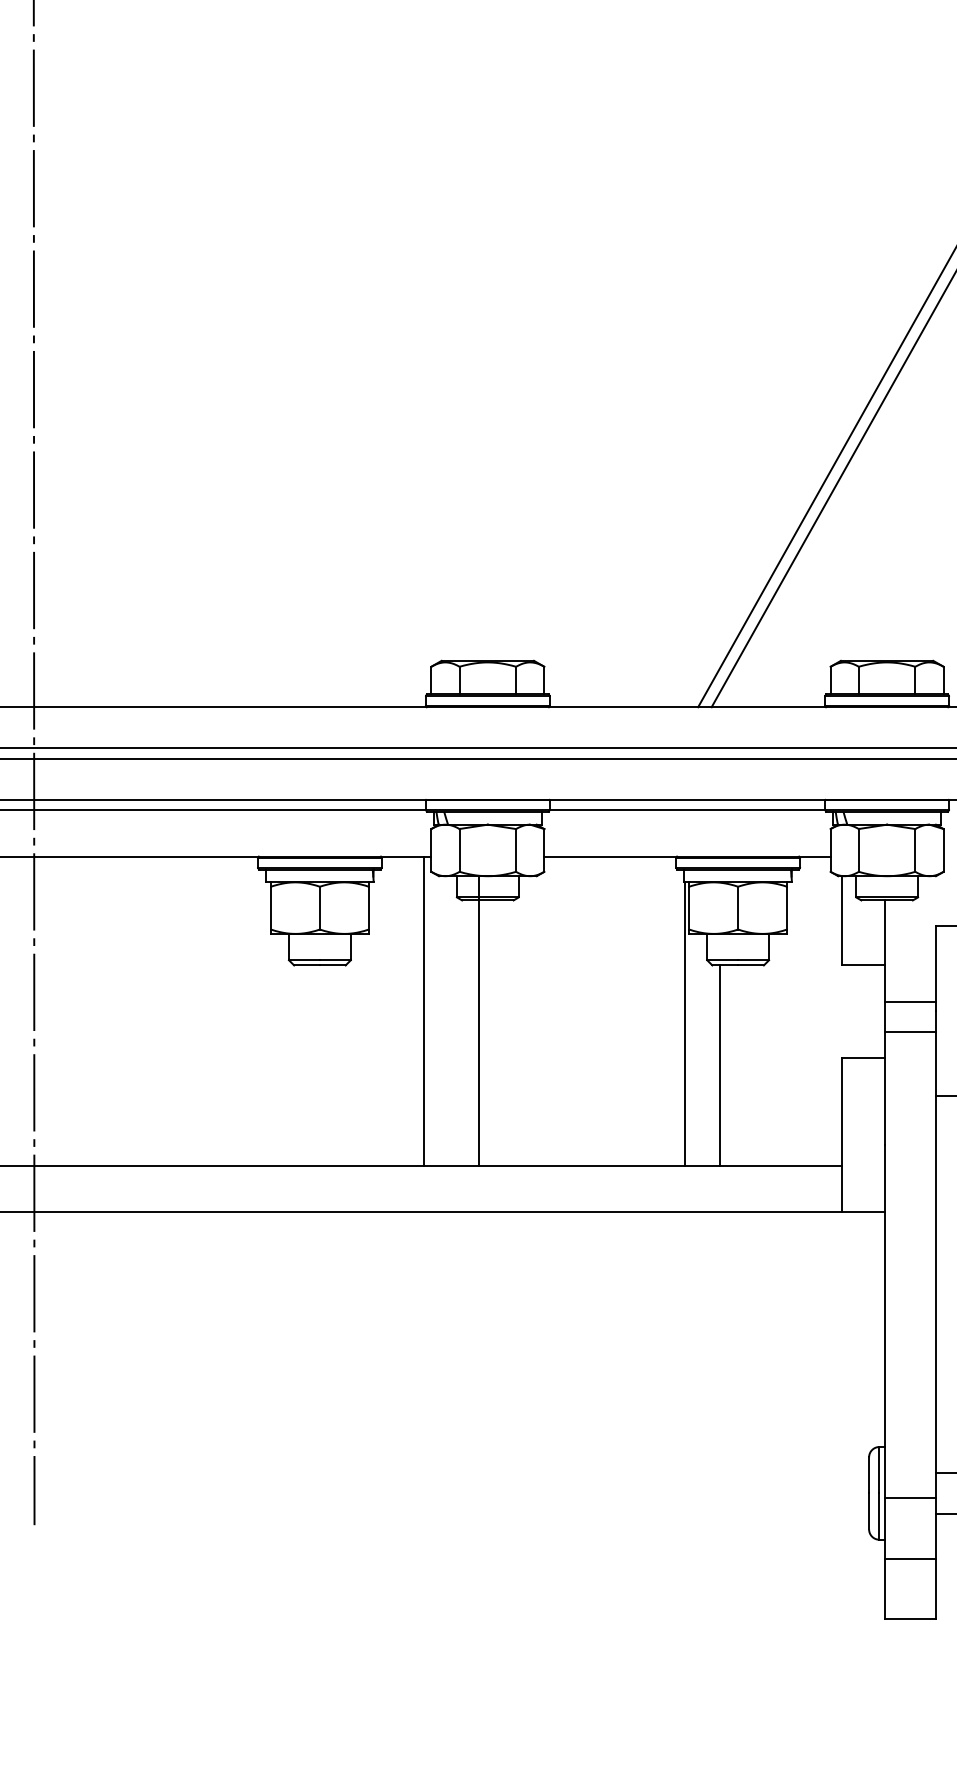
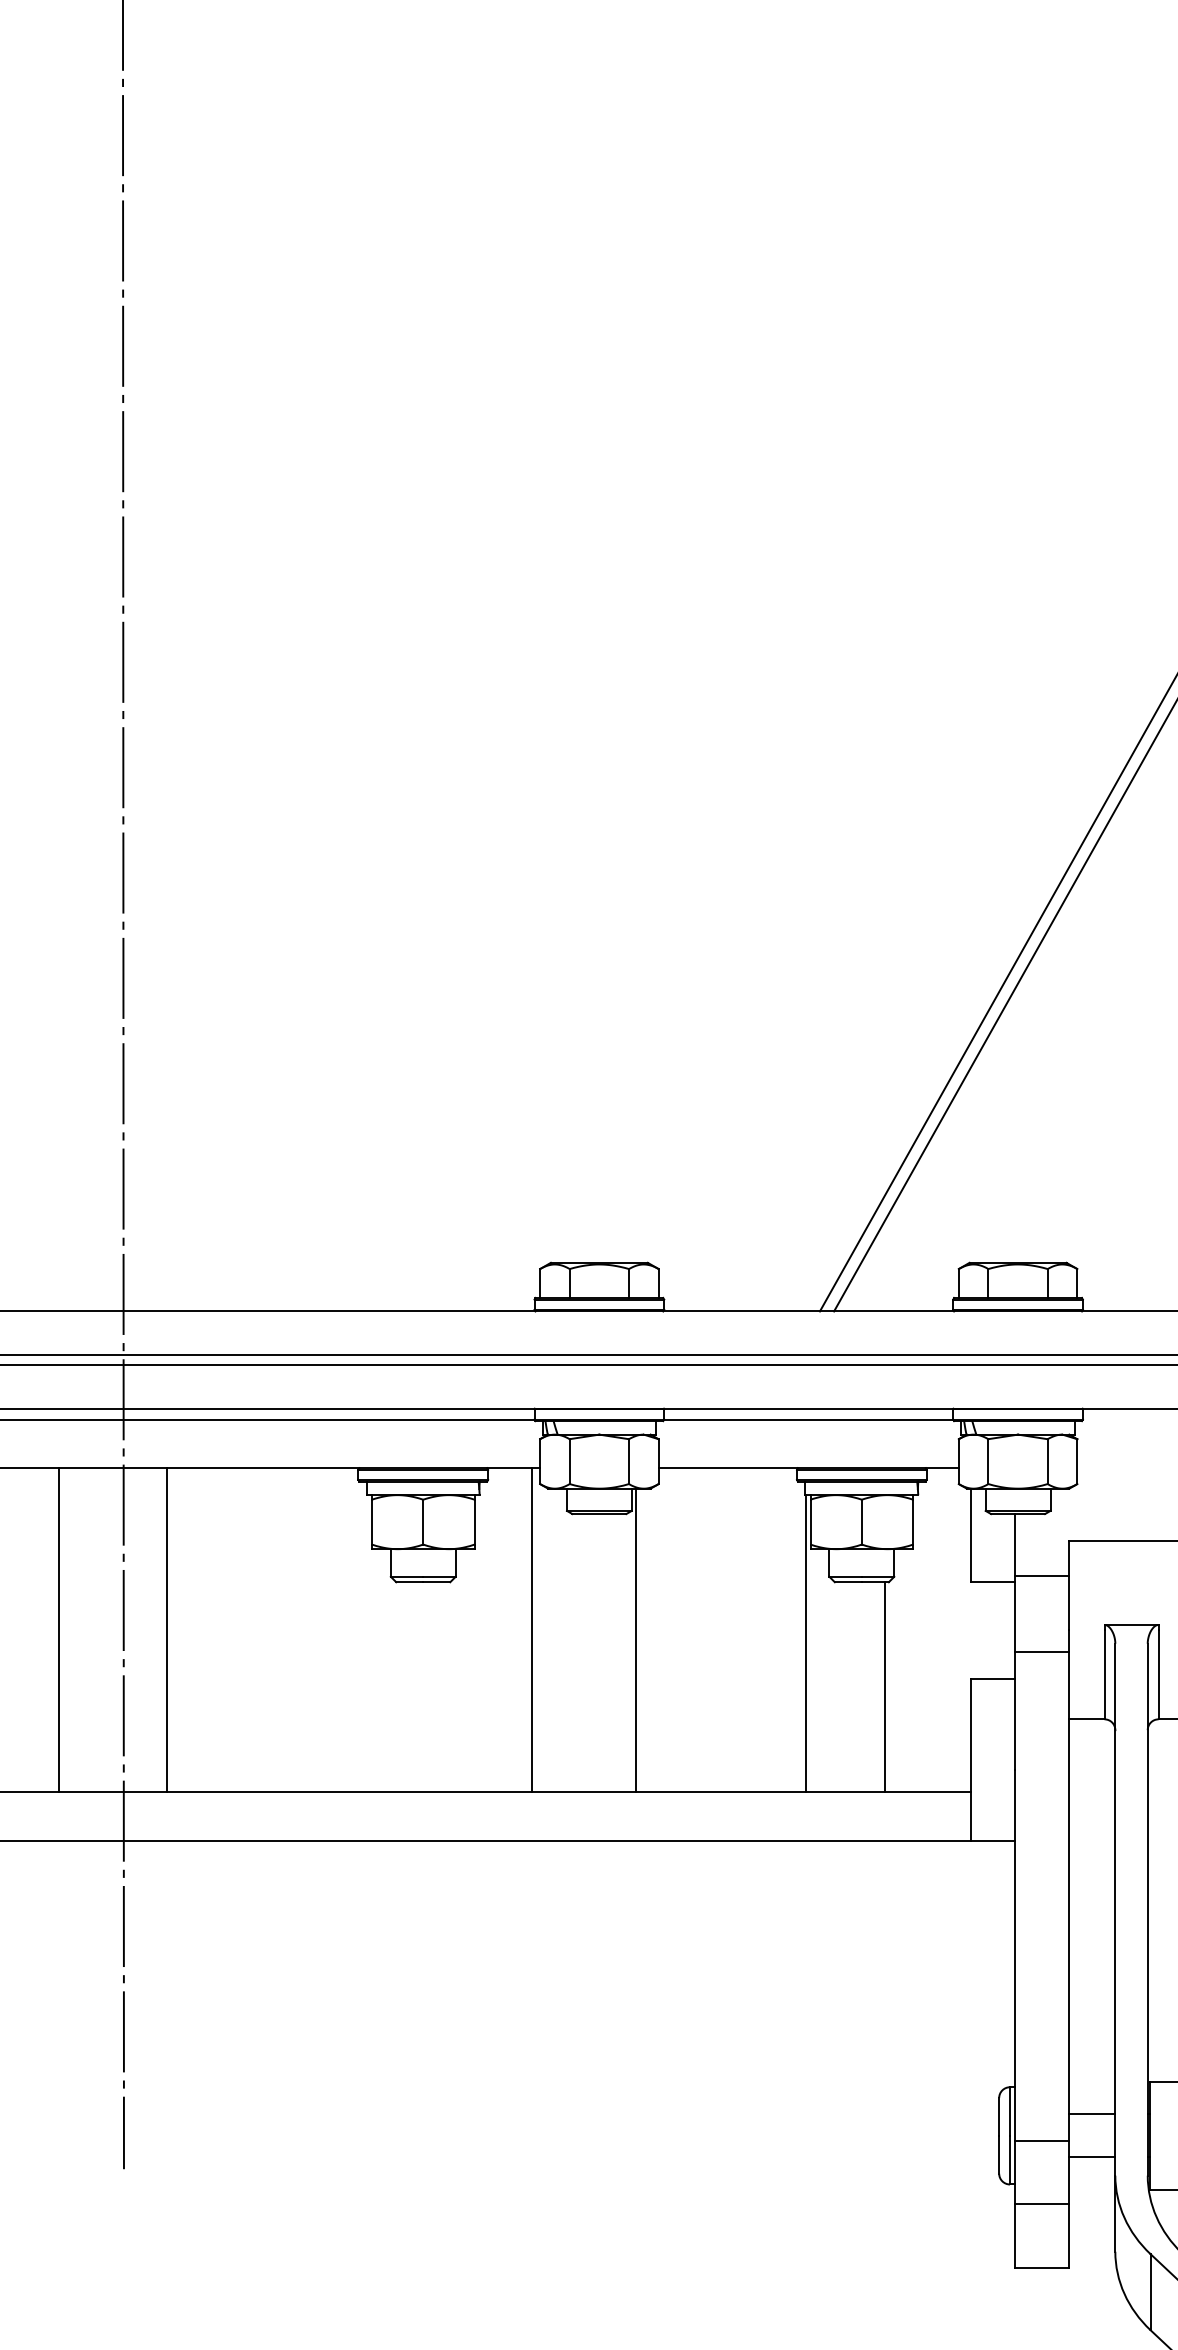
line: (910, 1001) -> (1042, 1576), moved
line: (76, 1011) -> (167, 1630), added
line: (478, 1020) -> (635, 1640), moved
line: (719, 1065) -> (884, 1687), moved

